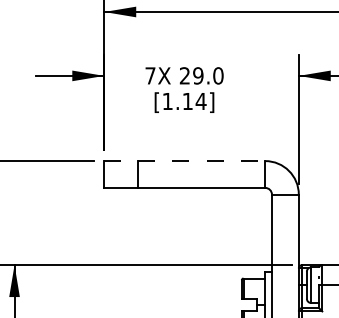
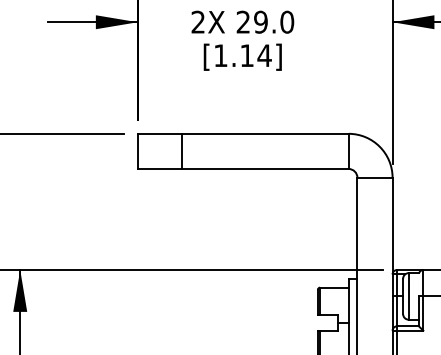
text: (150, 75) -> (198, 21), 7X -> 2X
line: (184, 161) -> (242, 134), dashed -> solid

